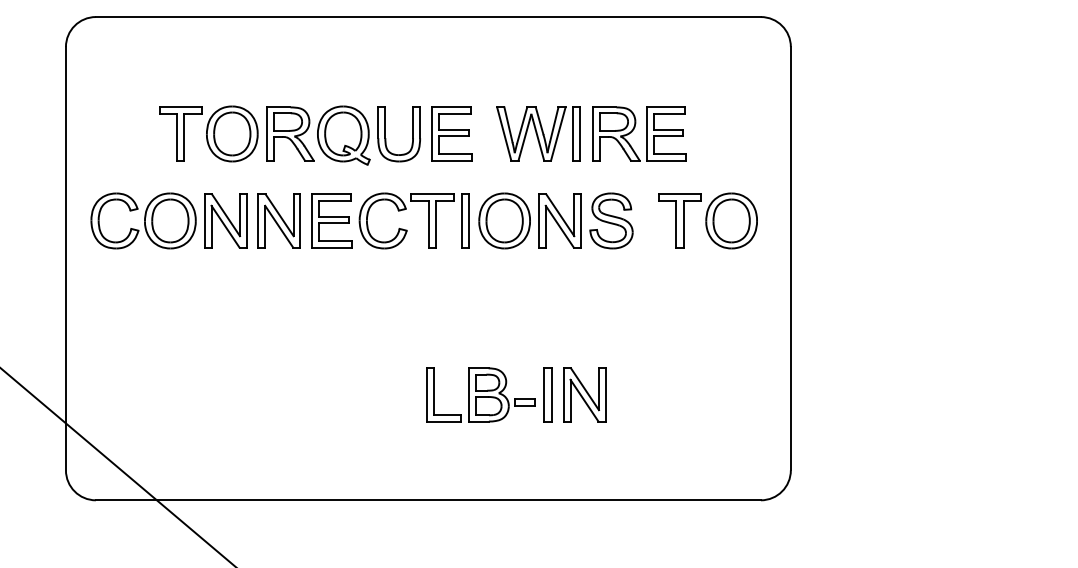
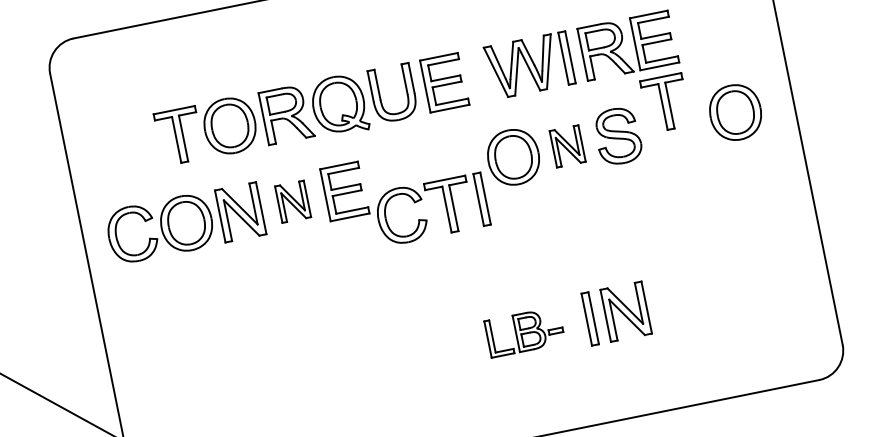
part: (278, 220) -> (292, 201), size x0.7
part: (559, 220) -> (567, 146), size x0.7
part: (679, 220) -> (665, 102), moved
part: (406, 229) -> (426, 219), moved
part: (480, 394) -> (524, 331), size x0.7

